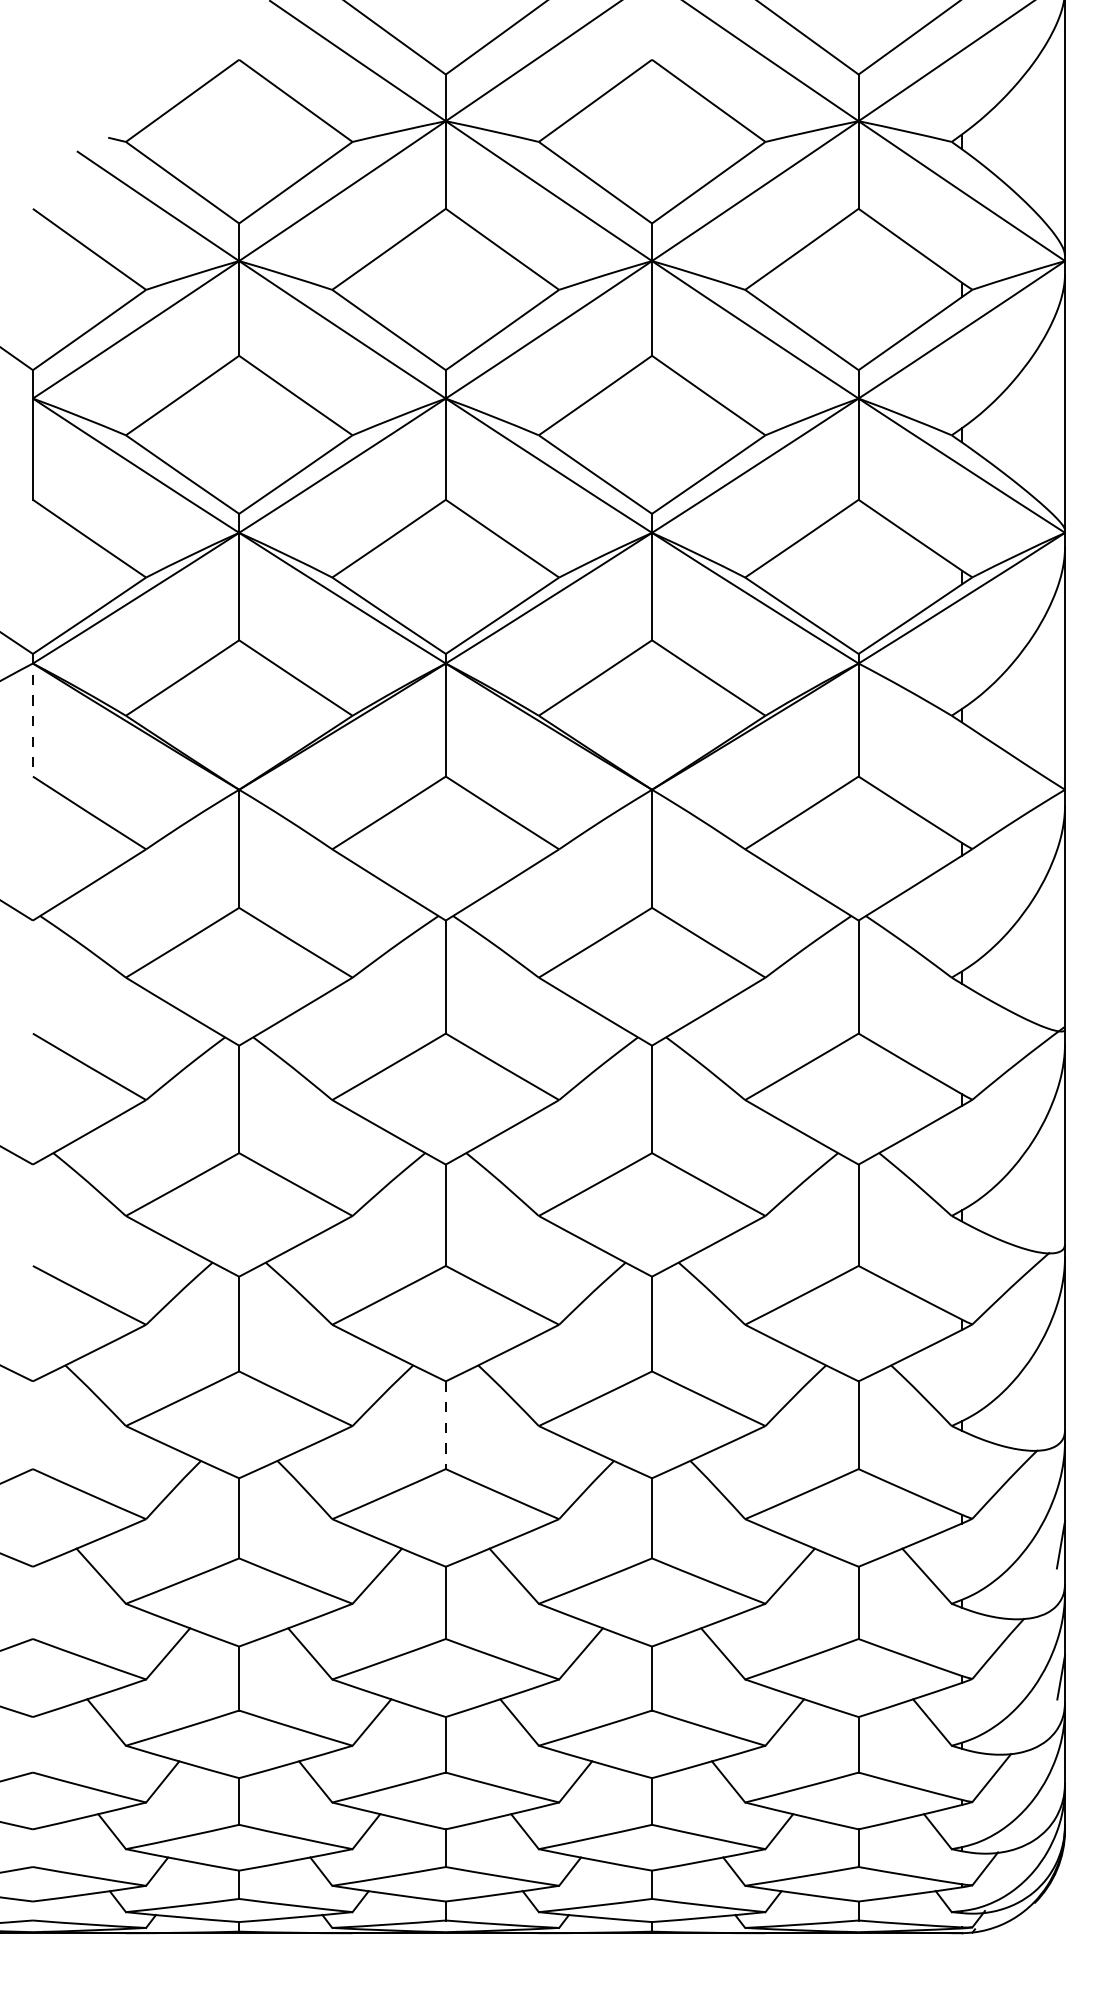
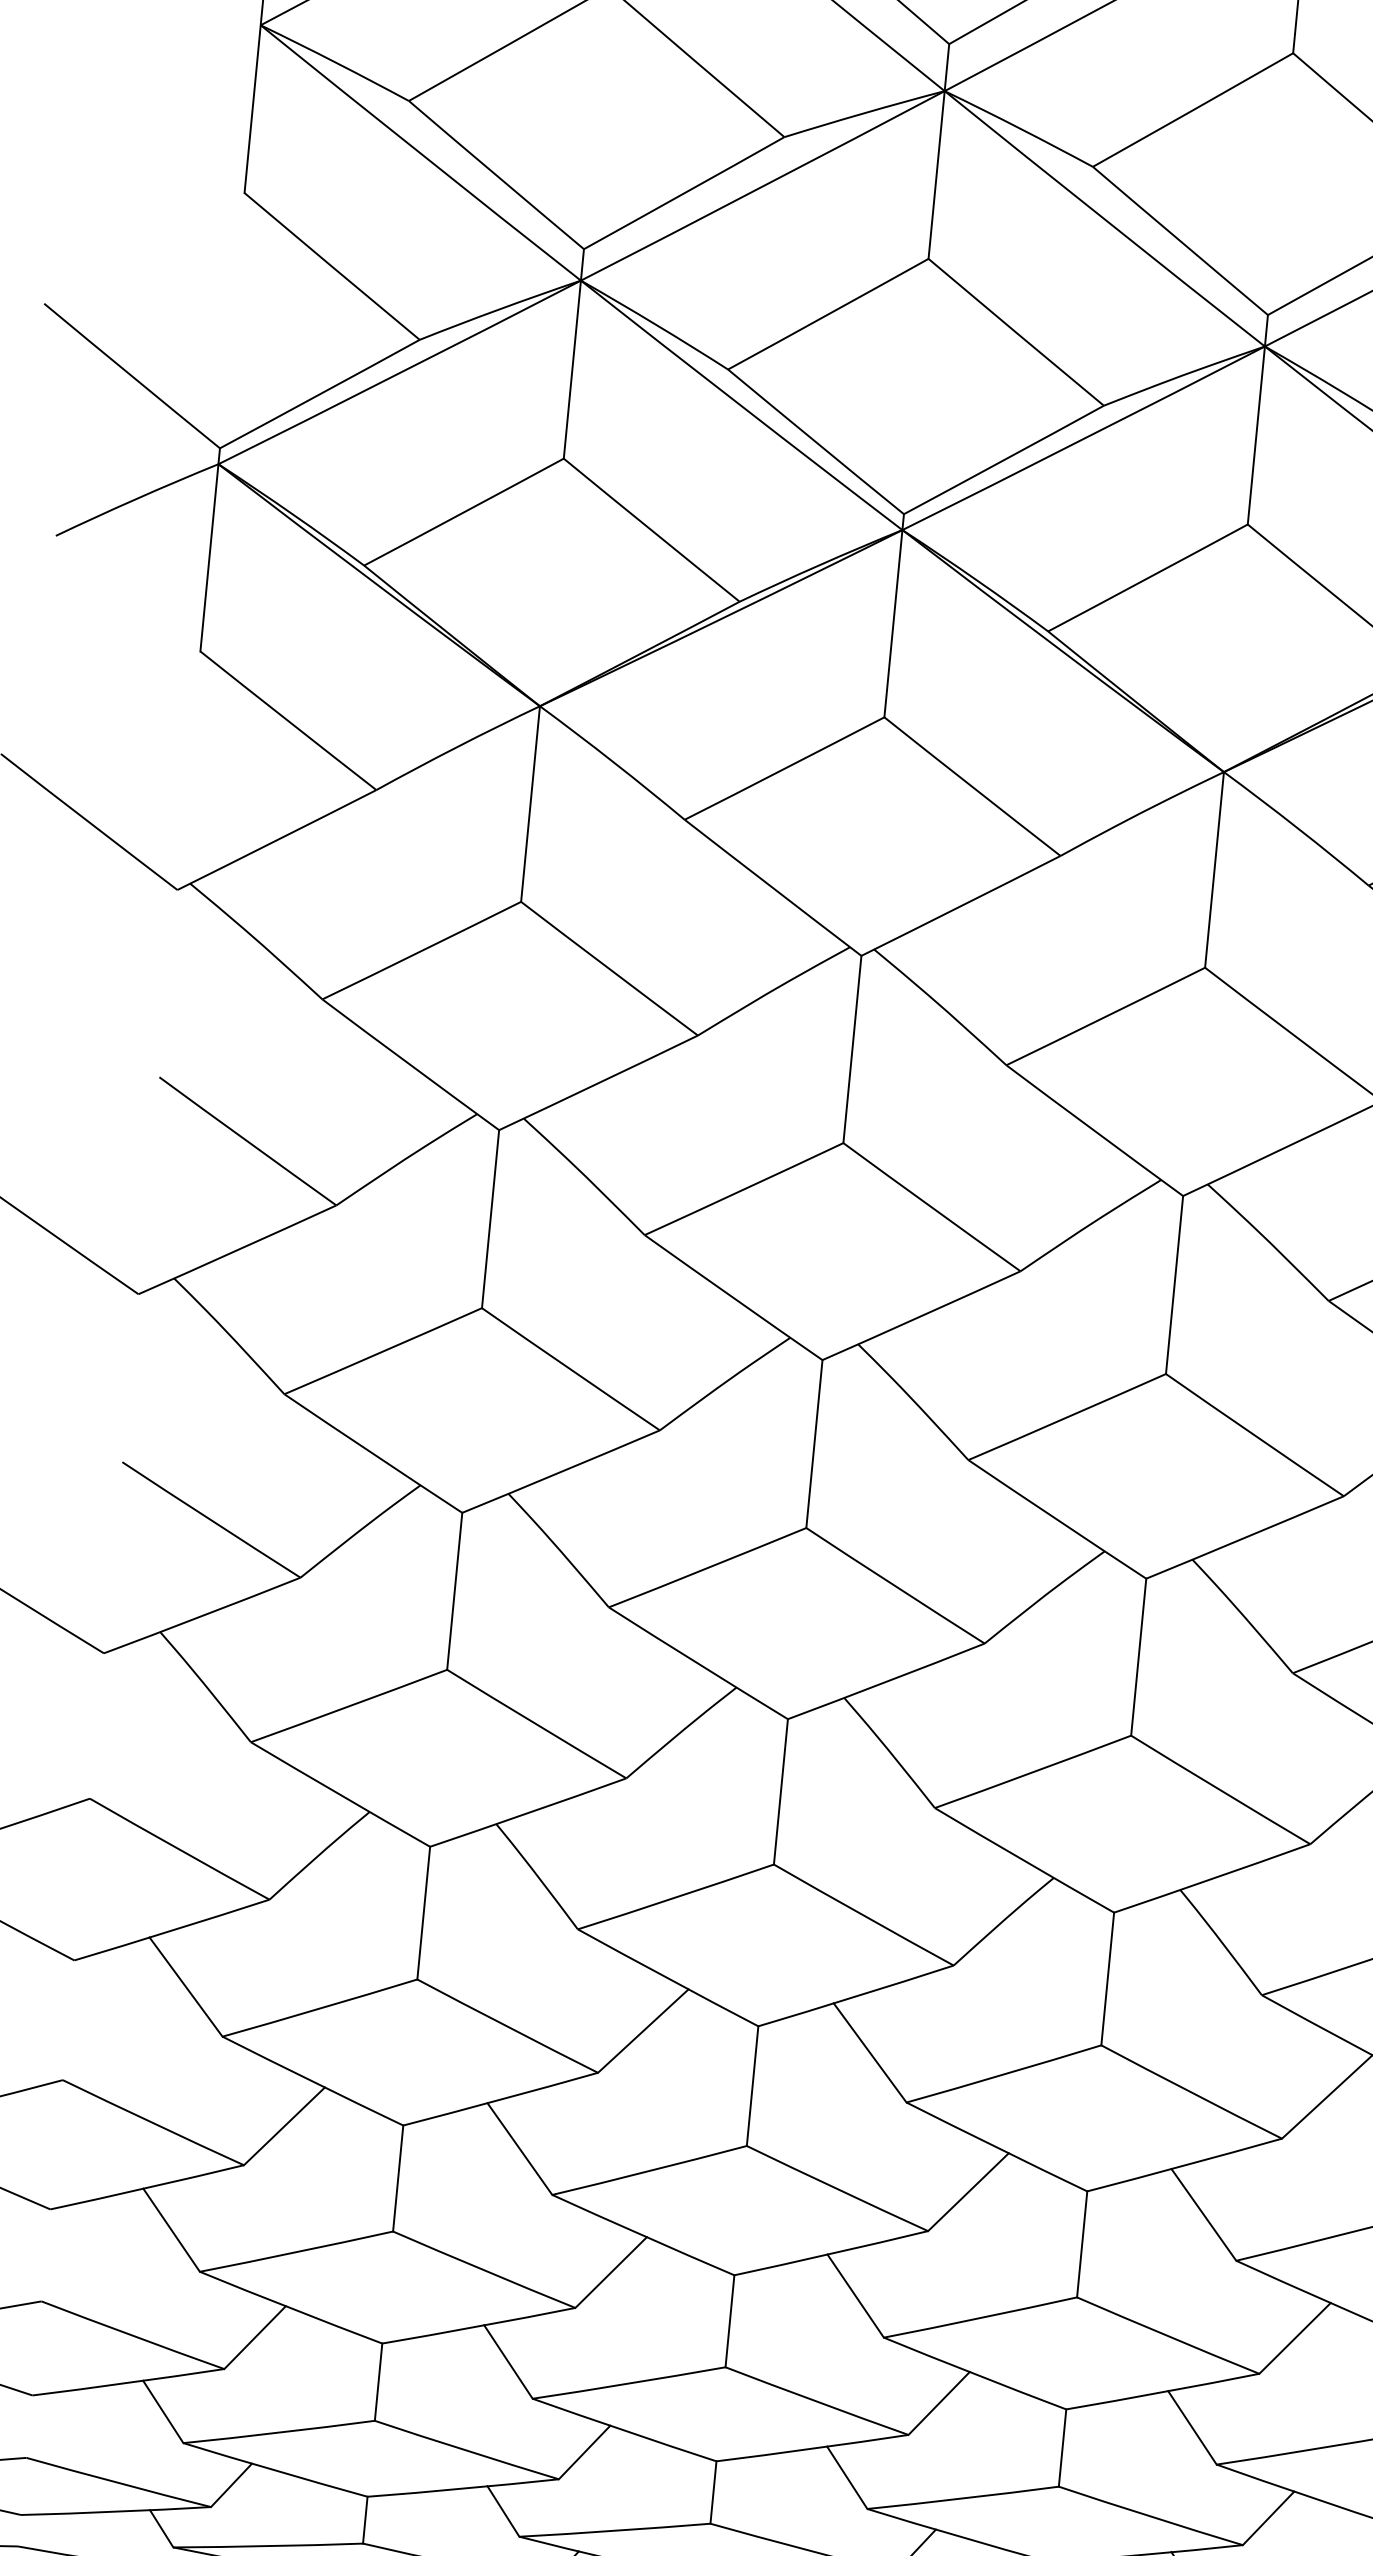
line: (32, 715) -> (209, 550), dashed -> solid
line: (445, 1425) -> (780, 1792), dashed -> solid

